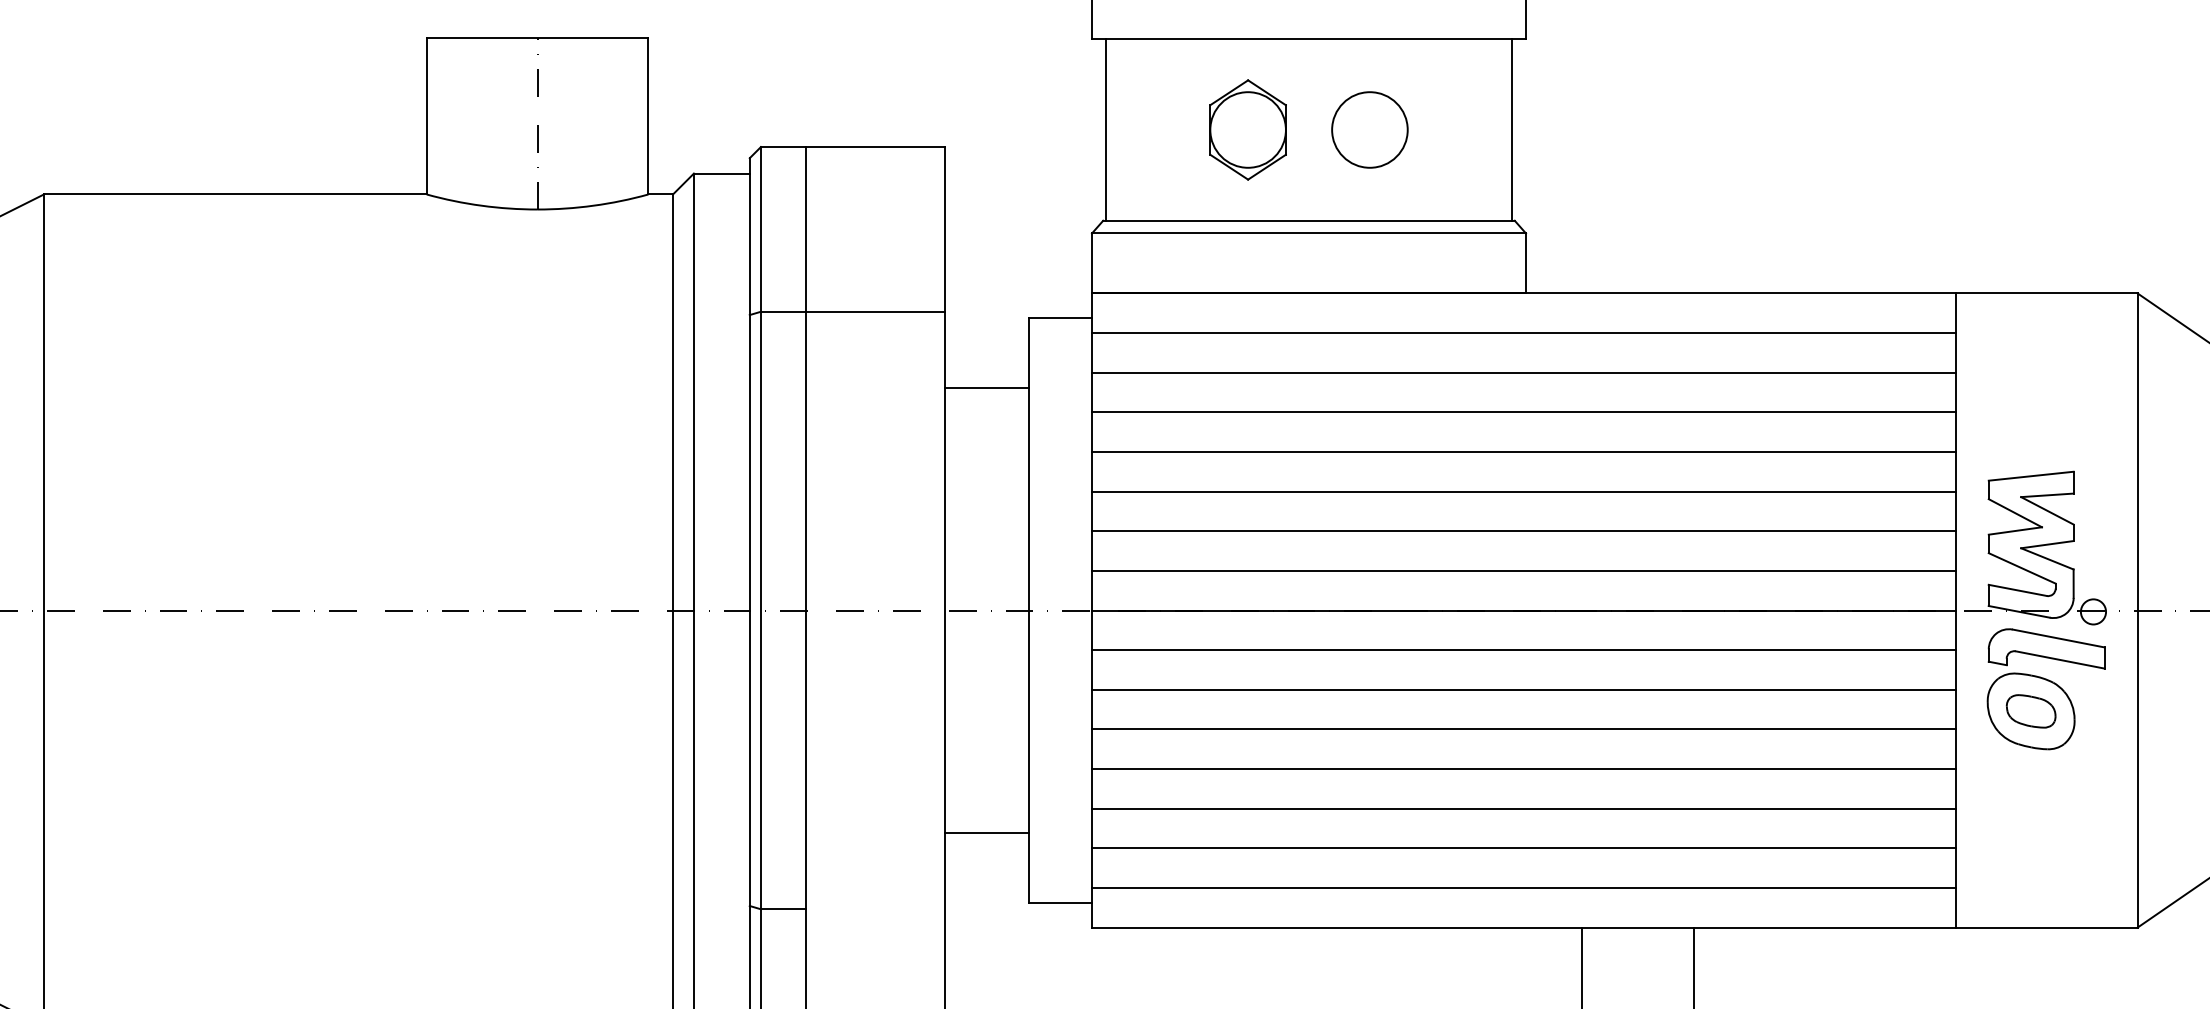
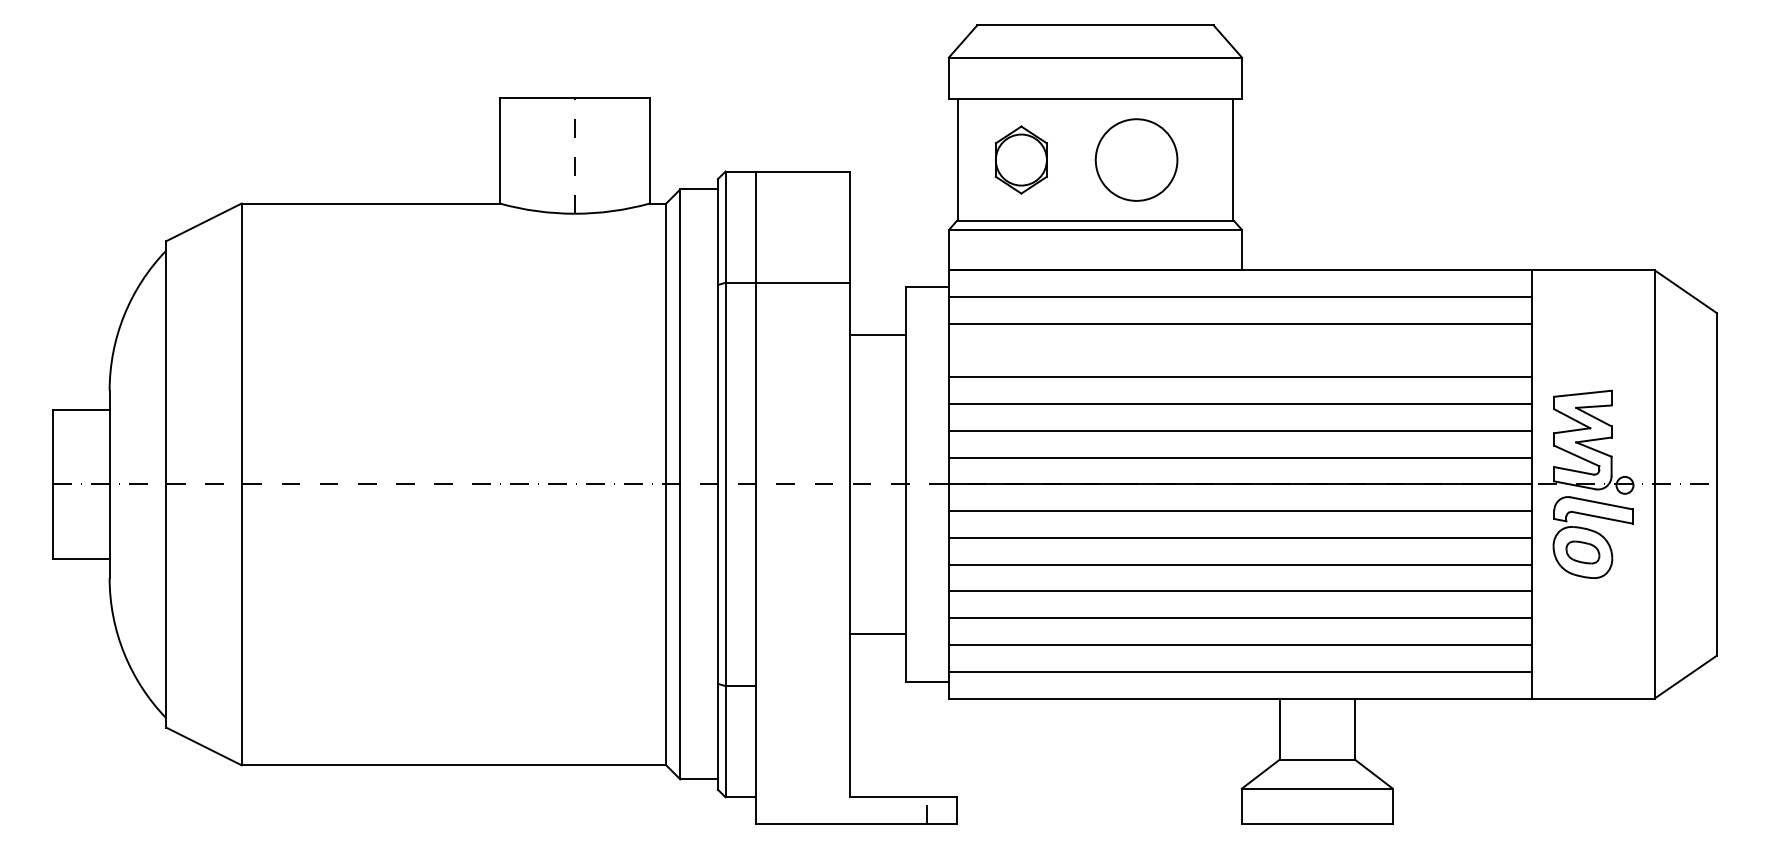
part: (1246, 129) -> (1020, 159), moved
circle: (1369, 129) -> (1136, 159), size x1.6
line: (1523, 412) -> (1240, 350), removed

